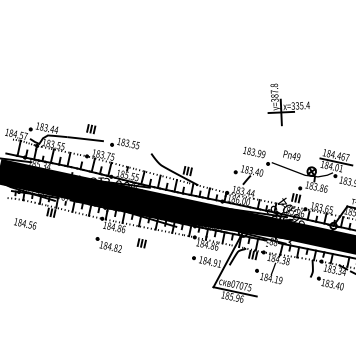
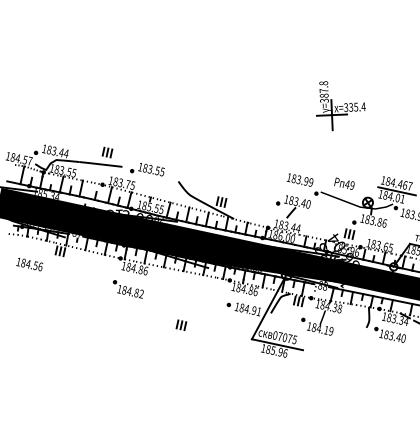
part: (288, 104) -> (340, 105), moved
part: (141, 243) -> (181, 325), moved

